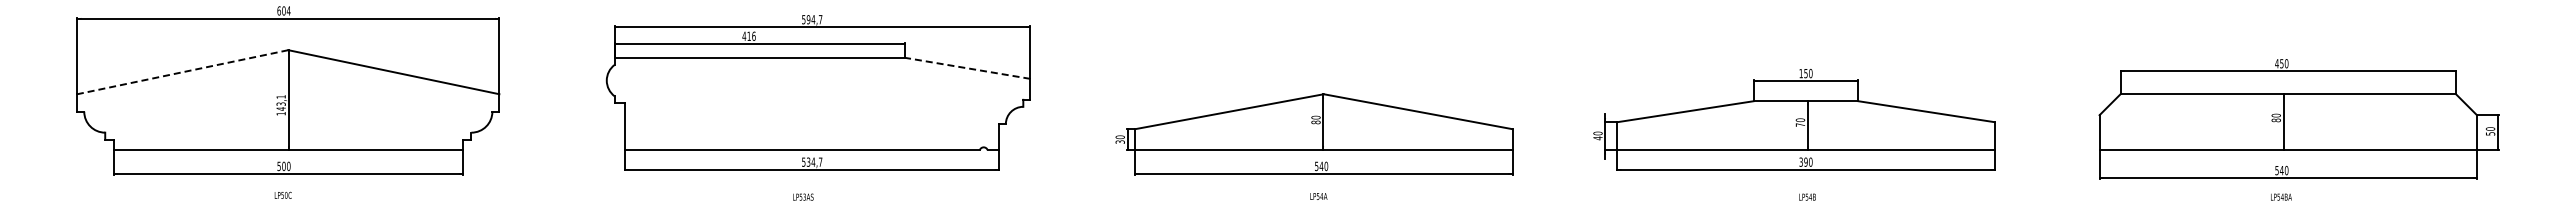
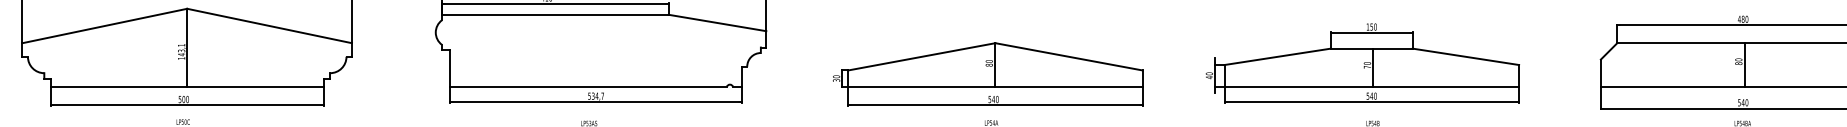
text: (2281, 63) -> (1742, 19), 450 -> 480
line: (967, 68) -> (717, 23), dashed -> solid
line: (182, 72) -> (104, 26), dashed -> solid
text: (1803, 161) -> (1369, 95), 390 -> 540

